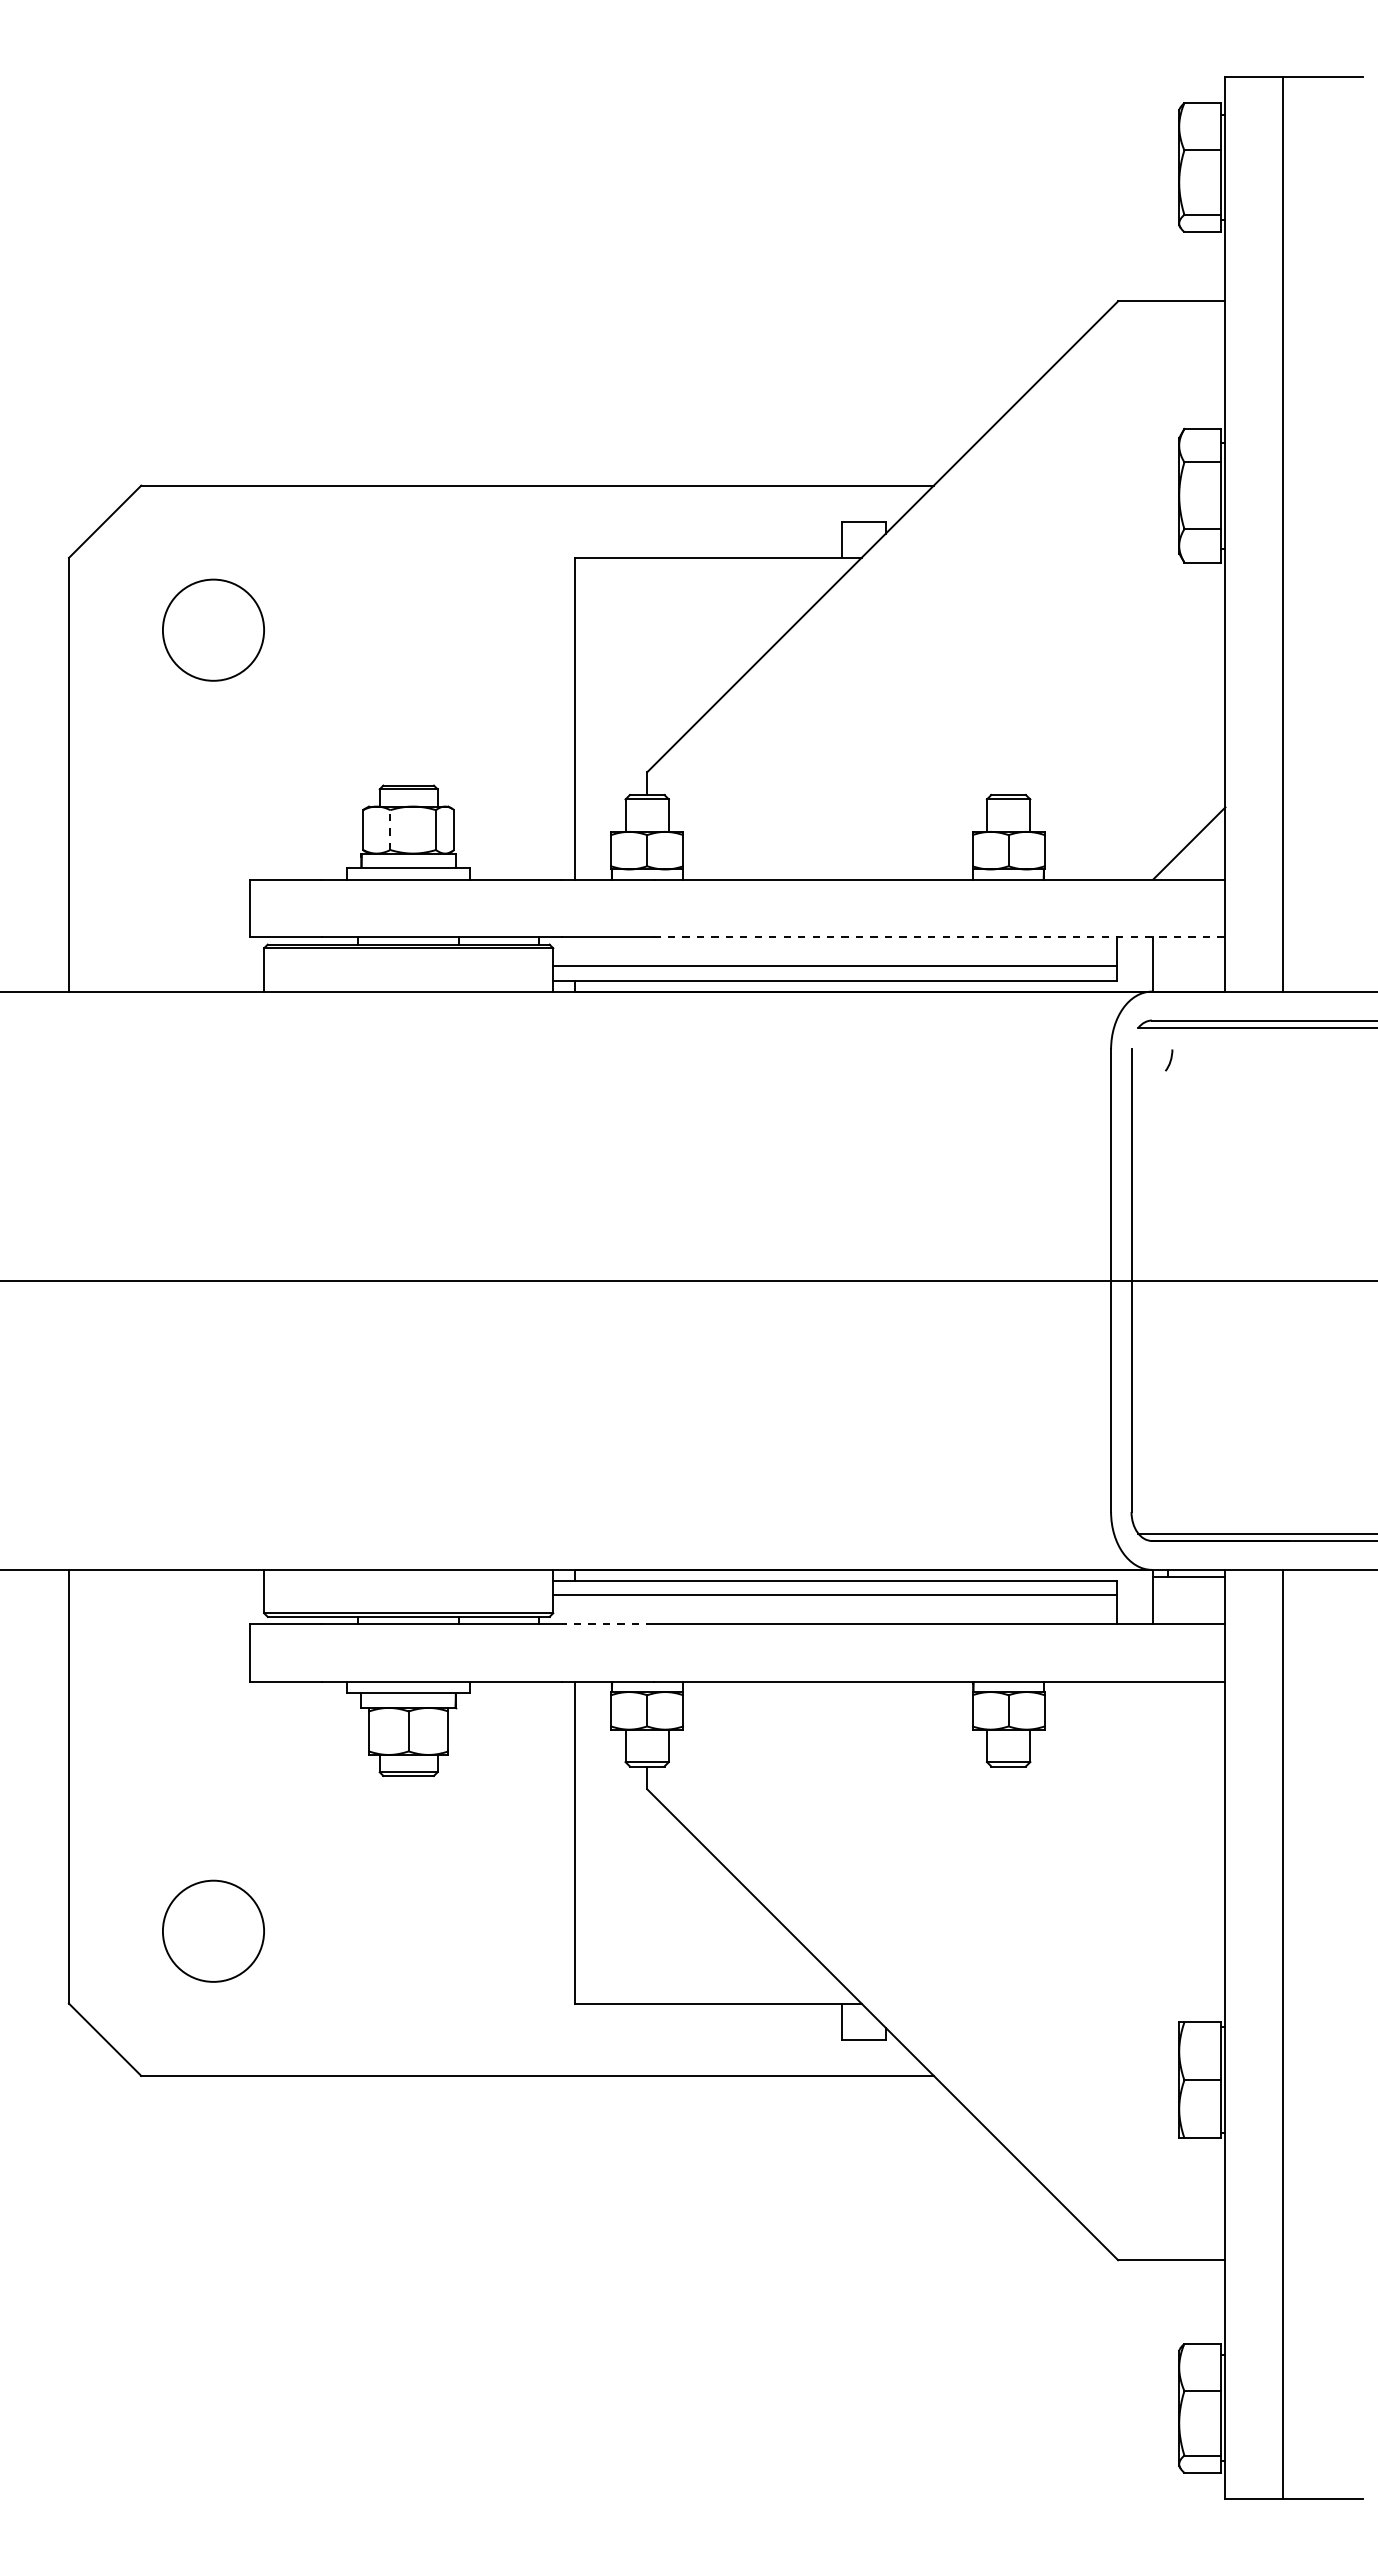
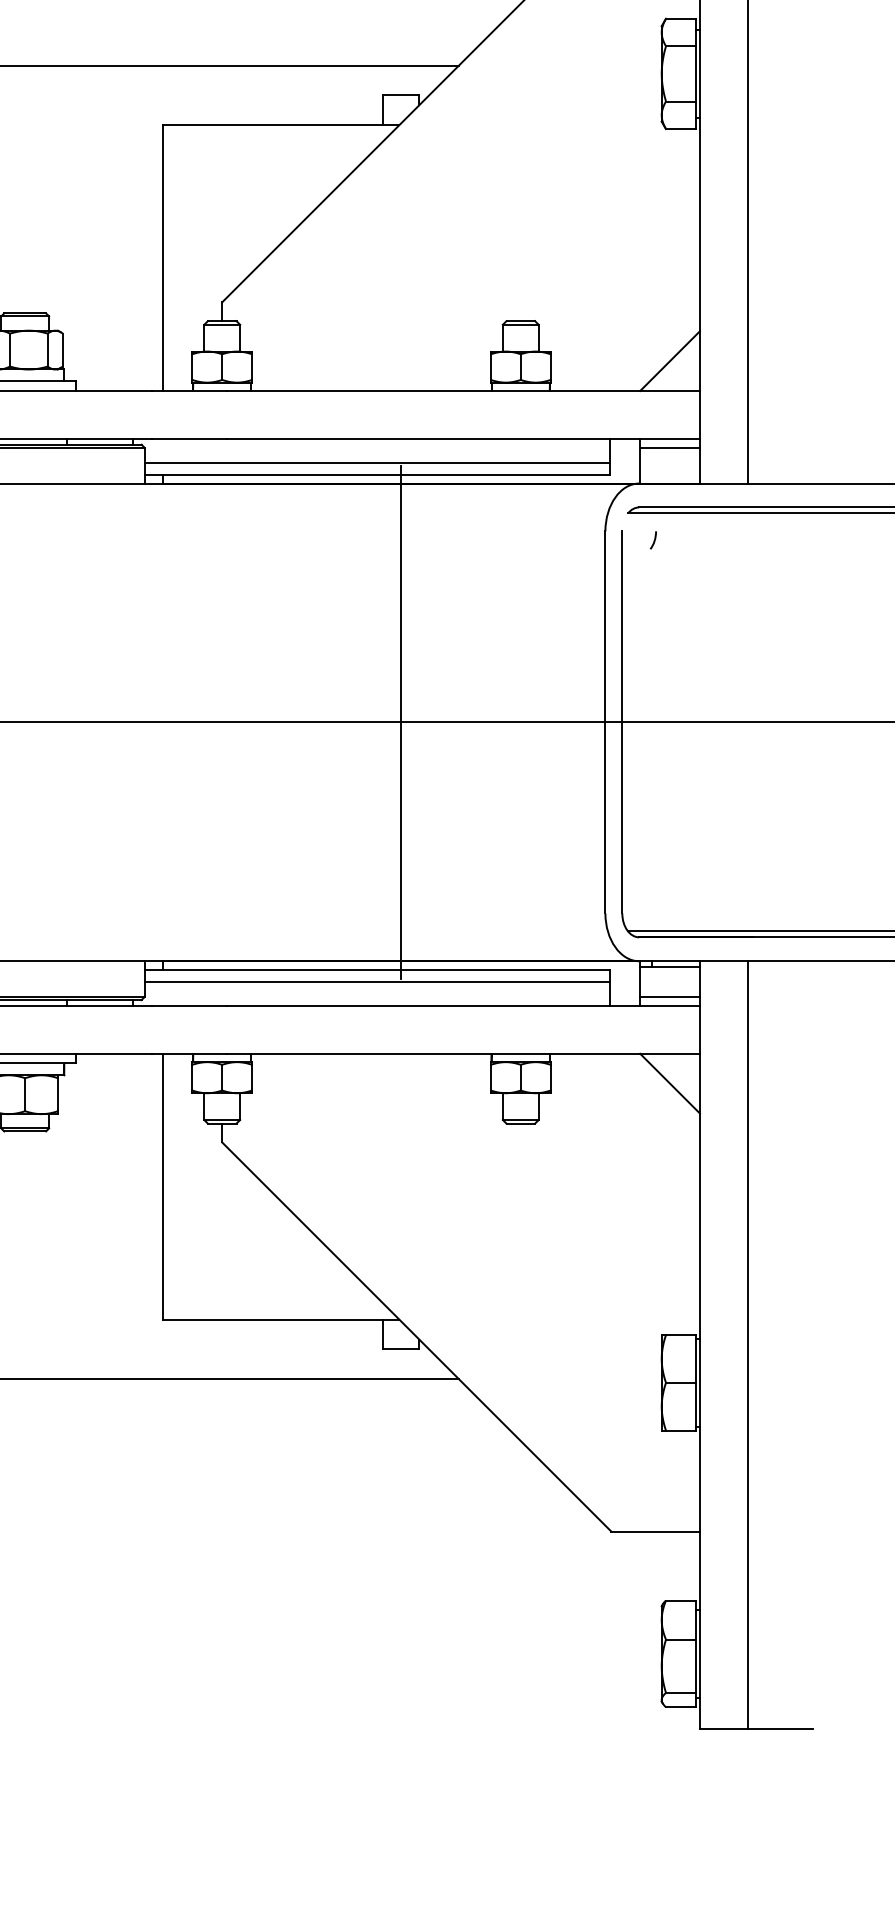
line: (390, 830) -> (10, 350), dashed -> solid
line: (939, 937) -> (463, 438), dashed -> solid
line: (1189, 948) -> (670, 447), added
line: (864, 1280) -> (401, 722), added
line: (1189, 1613) -> (670, 997), added
line: (607, 1624) -> (189, 1006), dashed -> solid
line: (1189, 1717) -> (670, 1083), added

